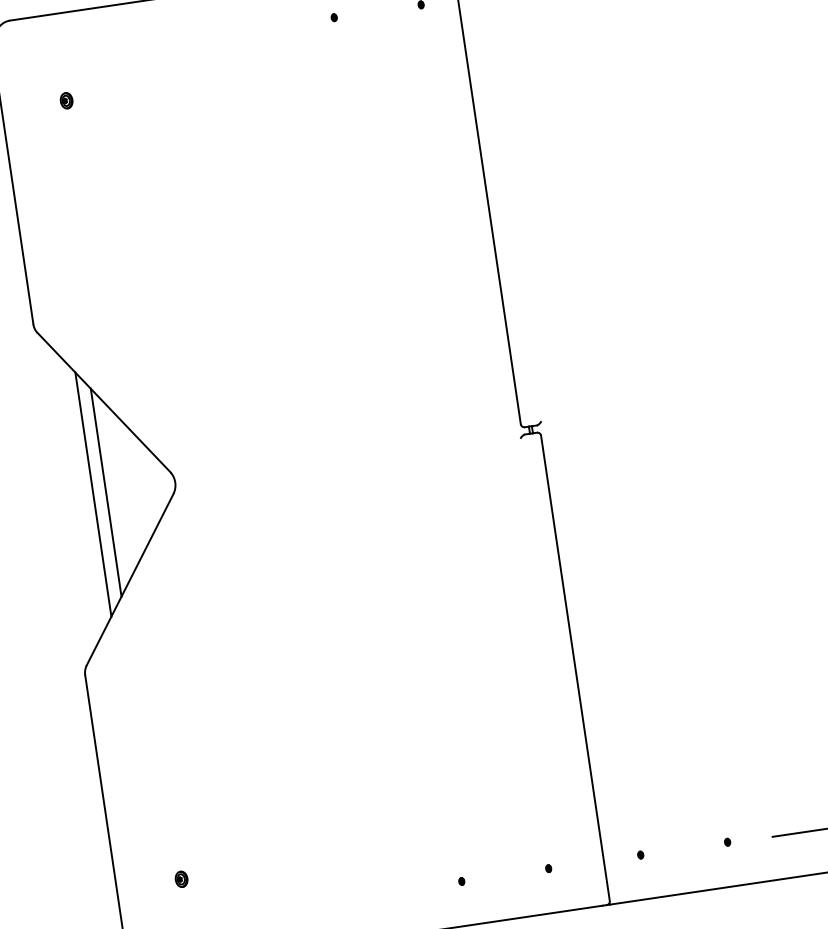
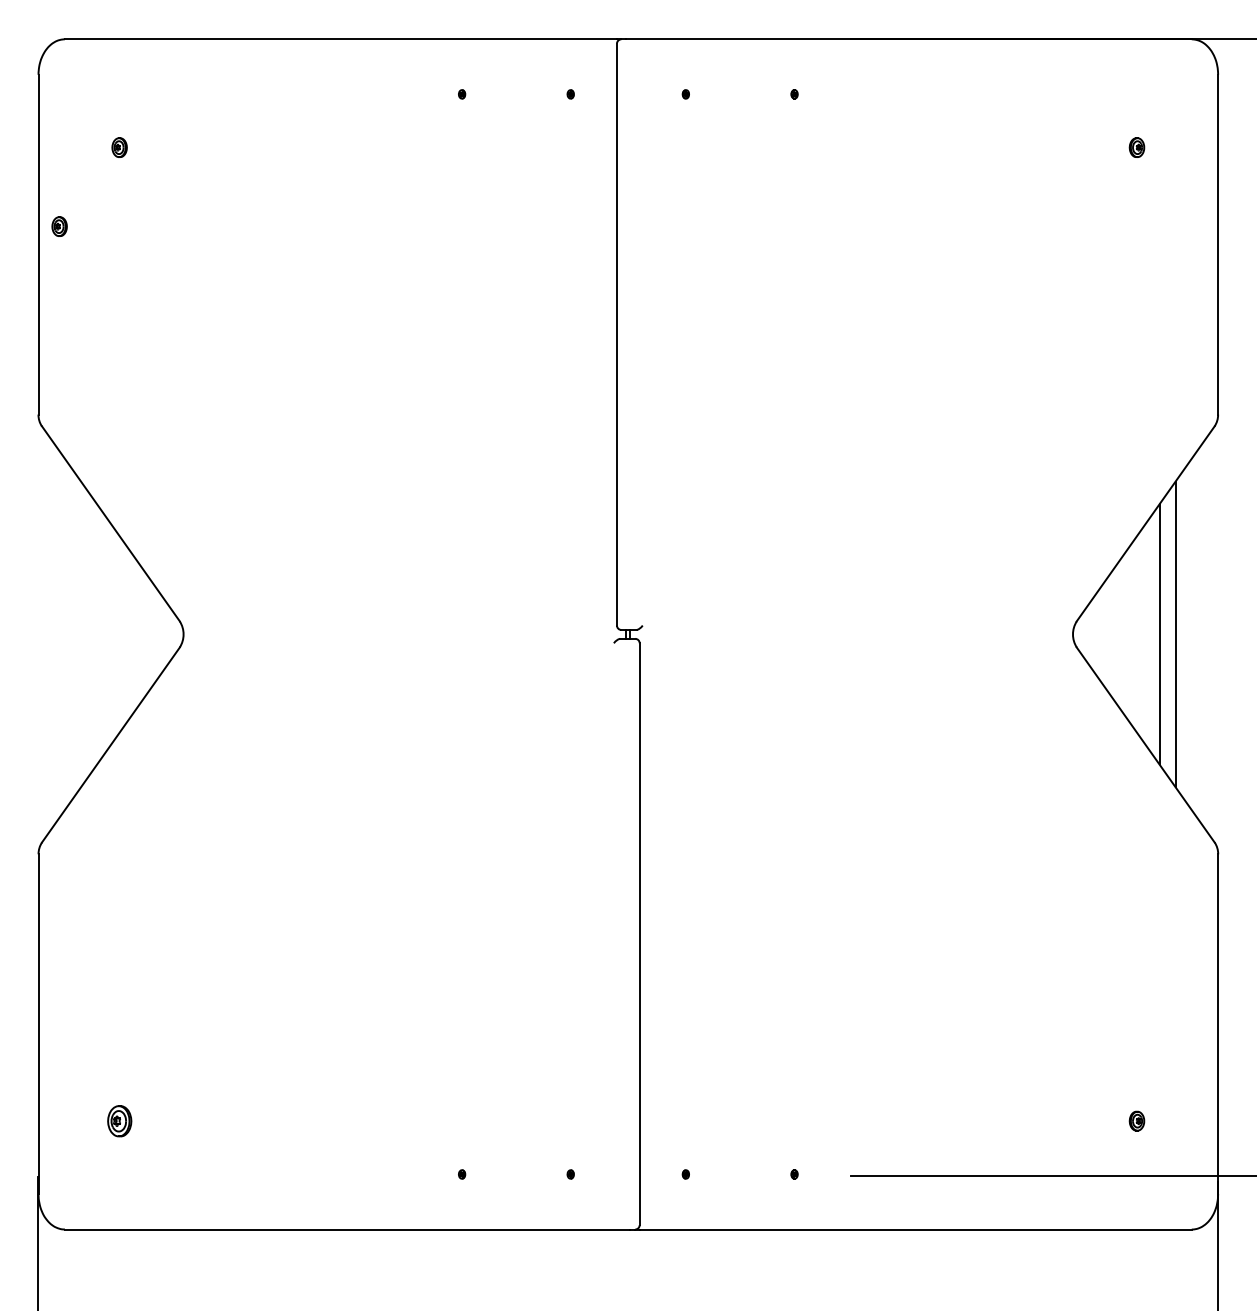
part: (27, 170) -> (59, 226), added
line: (106, 492) -> (97, 634), removed
line: (93, 494) -> (81, 634), removed
part: (181, 878) -> (119, 1120), size x1.6

